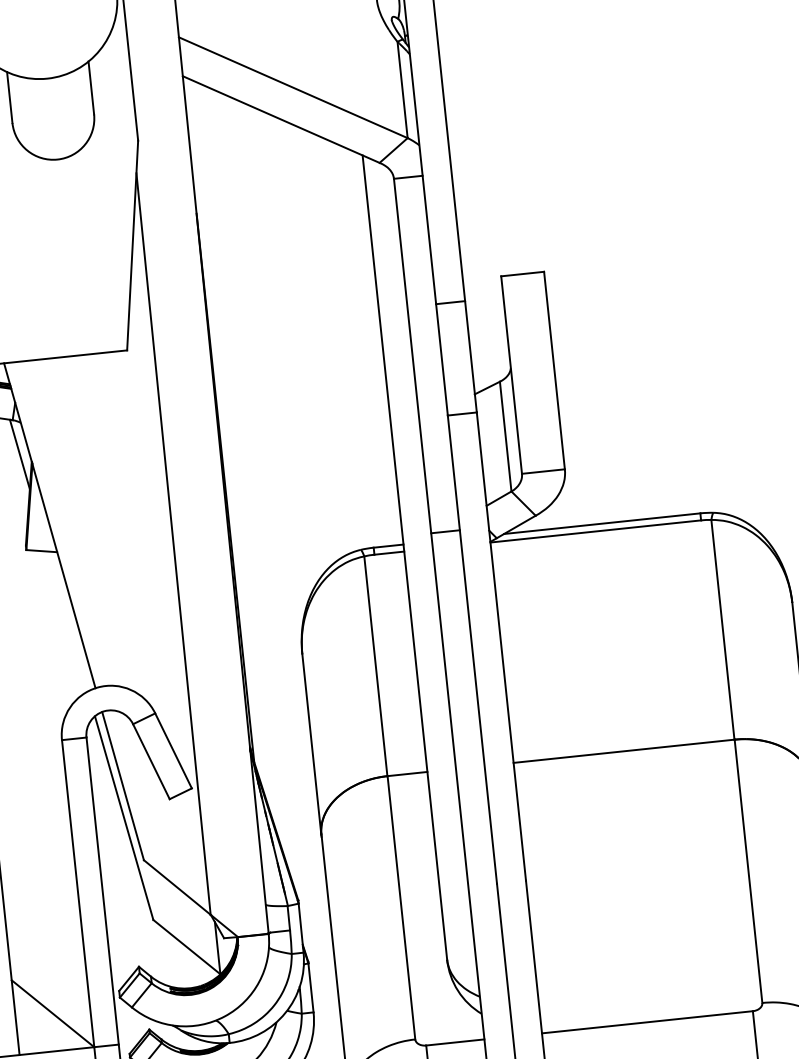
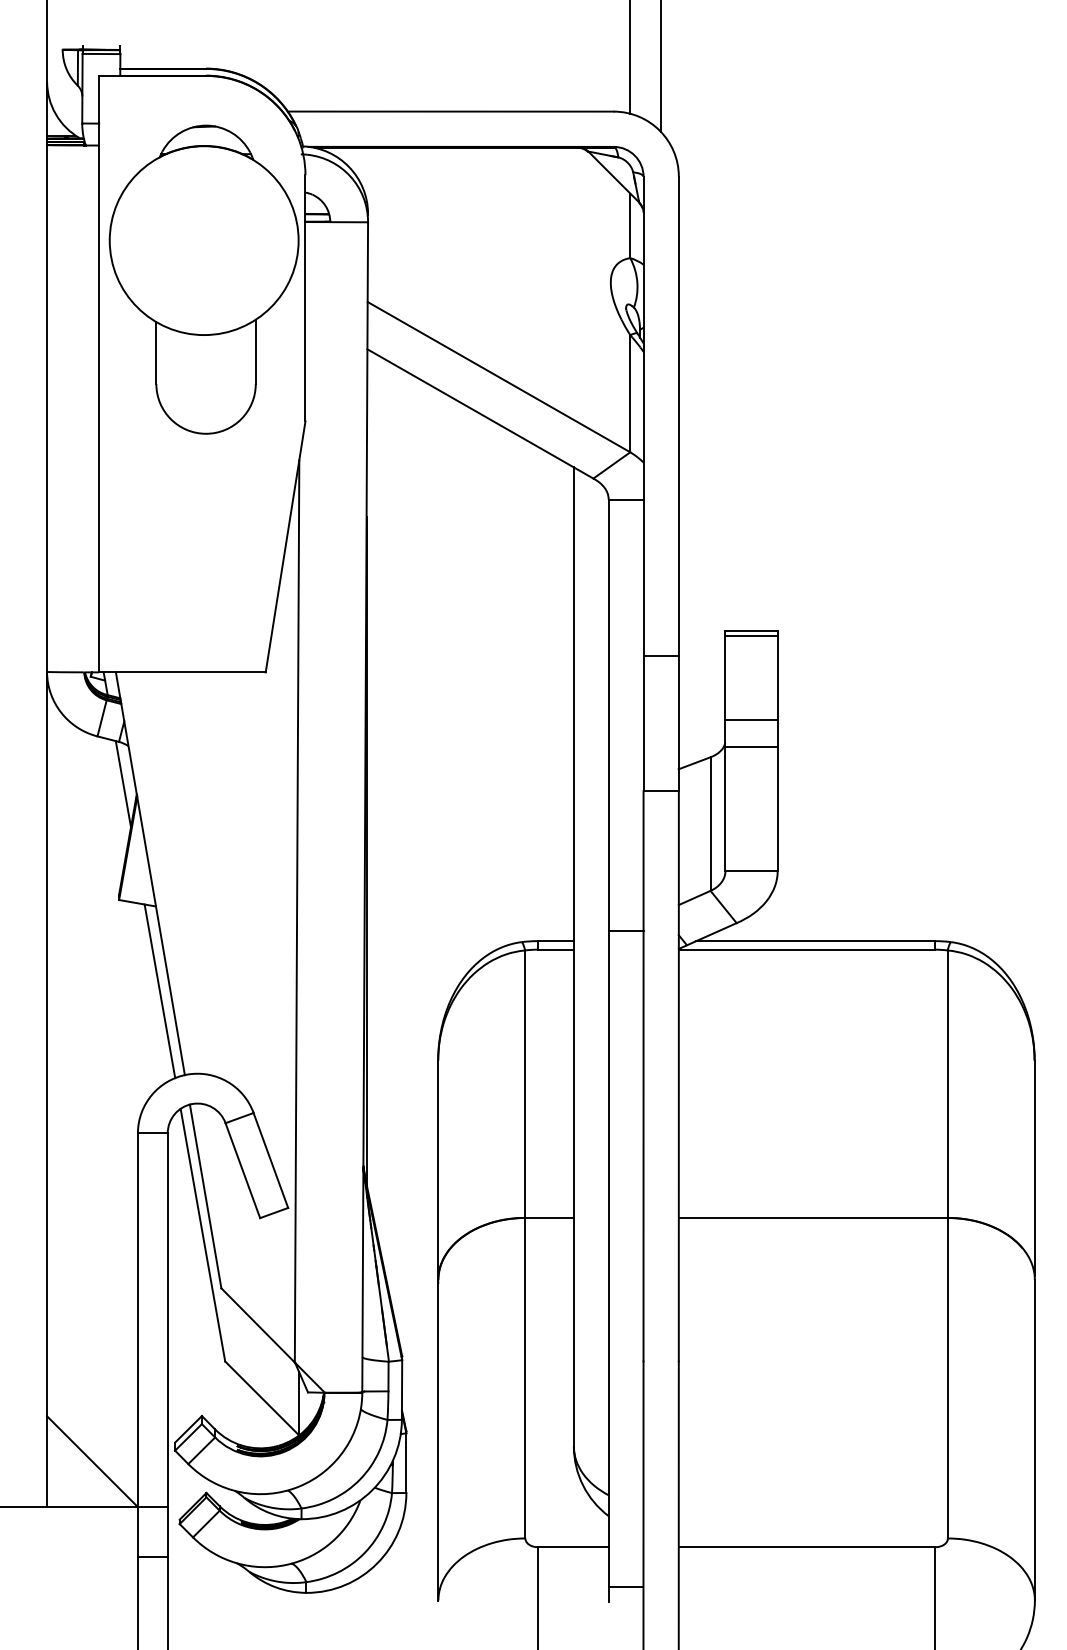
line: (523, 278) -> (751, 636), added
line: (530, 347) -> (751, 719), added
line: (532, 369) -> (751, 746), added
line: (67, 621) -> (159, 991), added

